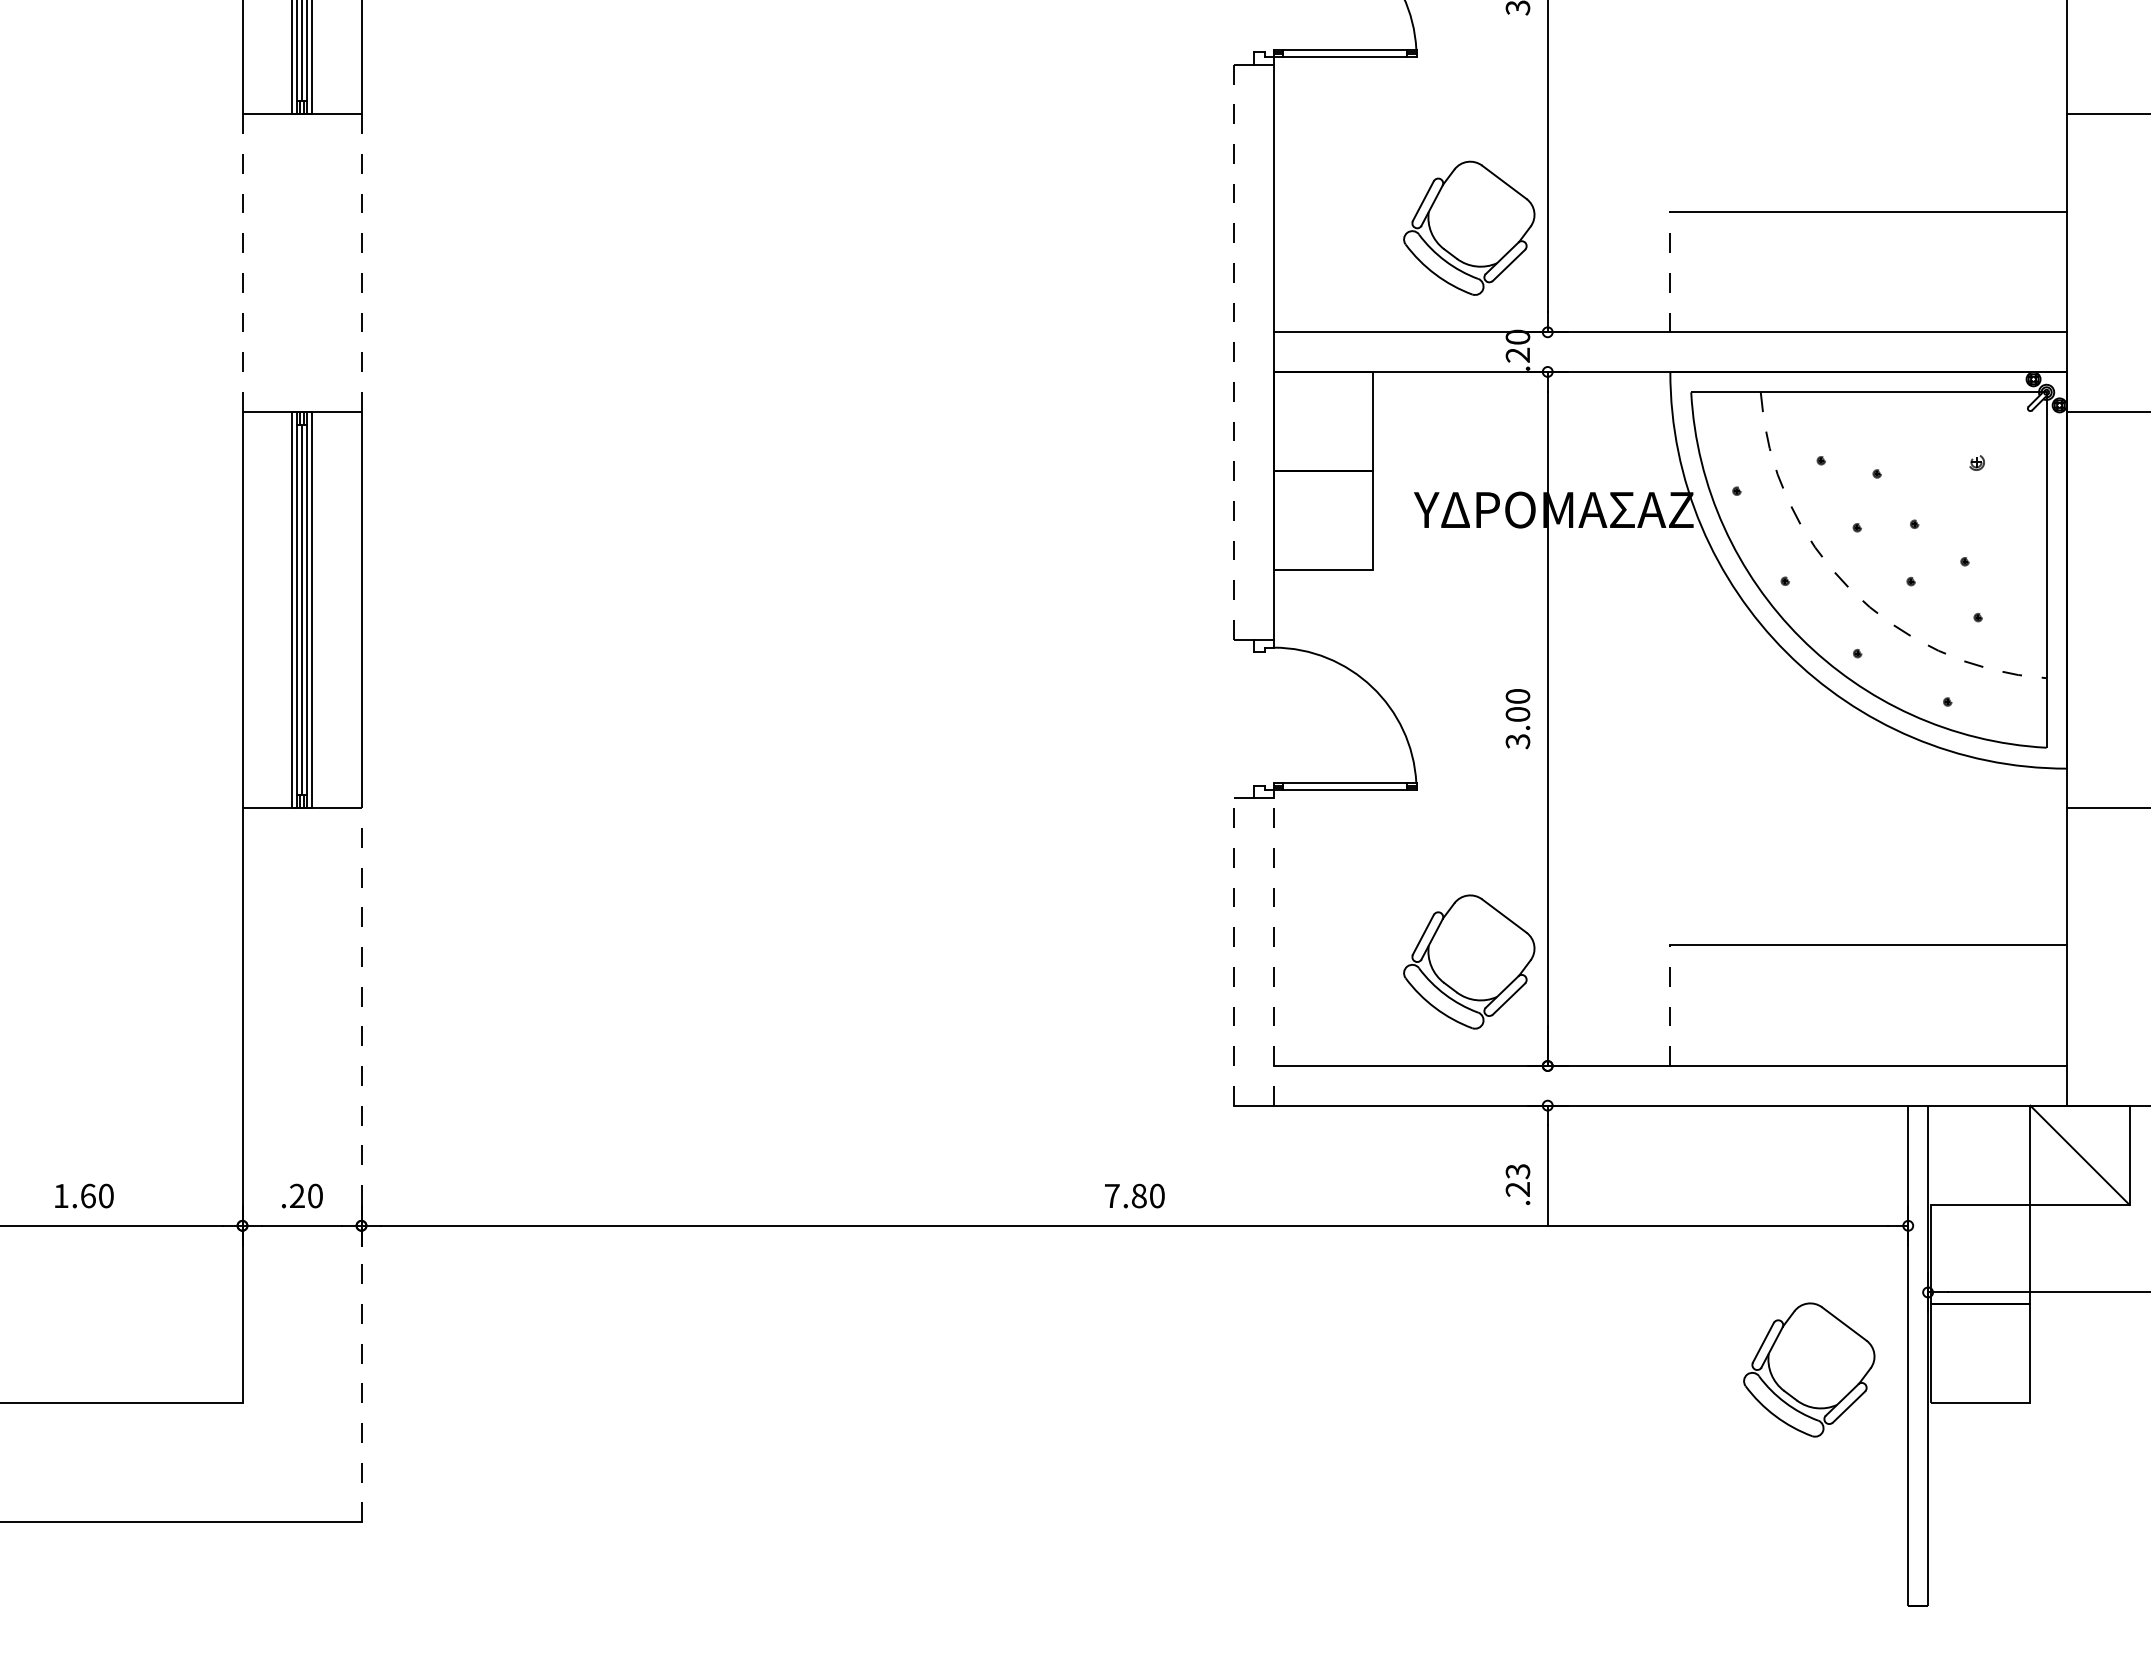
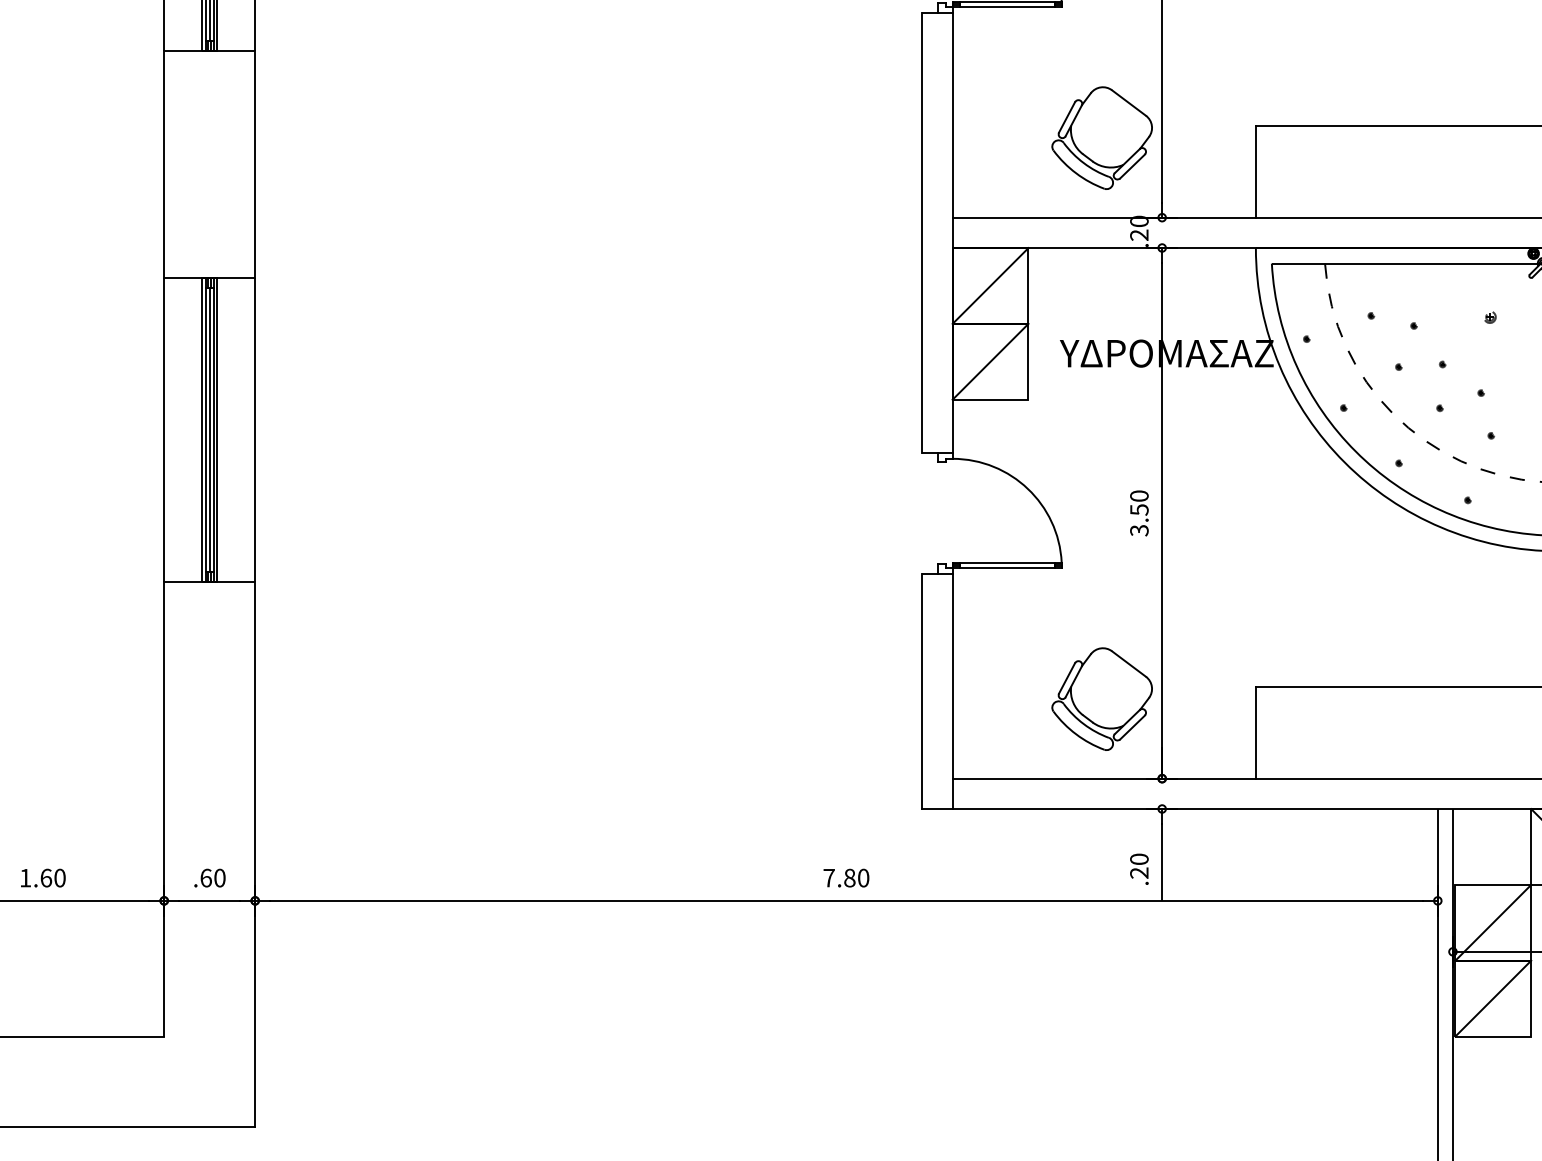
line: (242, 262) -> (164, 164), dashed -> solid
line: (361, 262) -> (255, 164), dashed -> solid
line: (1670, 271) -> (1256, 171), dashed -> solid
line: (1234, 352) -> (922, 233), dashed -> solid
line: (1322, 421) -> (989, 285), added
line: (1322, 520) -> (989, 361), added
text: (1517, 714) -> (1139, 509), 3.00 -> 3.50
line: (1234, 952) -> (922, 691), dashed -> solid
line: (1273, 952) -> (952, 691), dashed -> solid
line: (1670, 1005) -> (1256, 732), dashed -> solid
line: (361, 1165) -> (255, 854), dashed -> solid
text: (1517, 1171) -> (1139, 859), .23 -> .20
text: (297, 1195) -> (206, 877), .20 -> .60
line: (1980, 1254) -> (1493, 922), added
line: (1980, 1353) -> (1493, 998), added
part: (1809, 1369) -> (1362, 1010), removed

